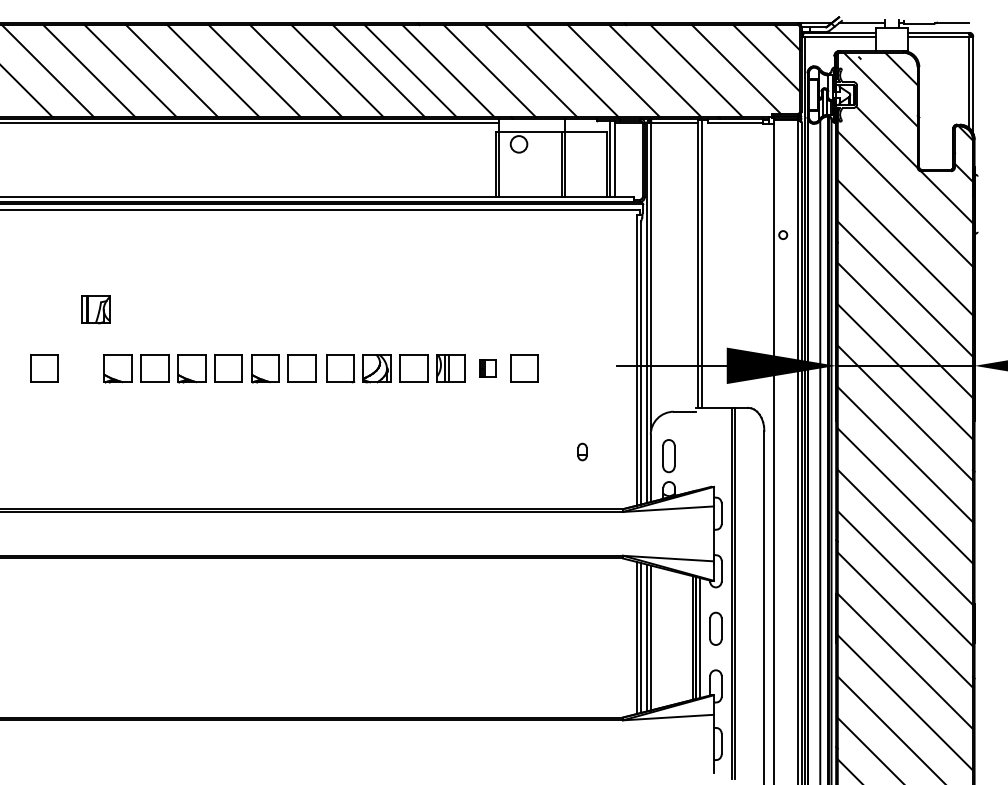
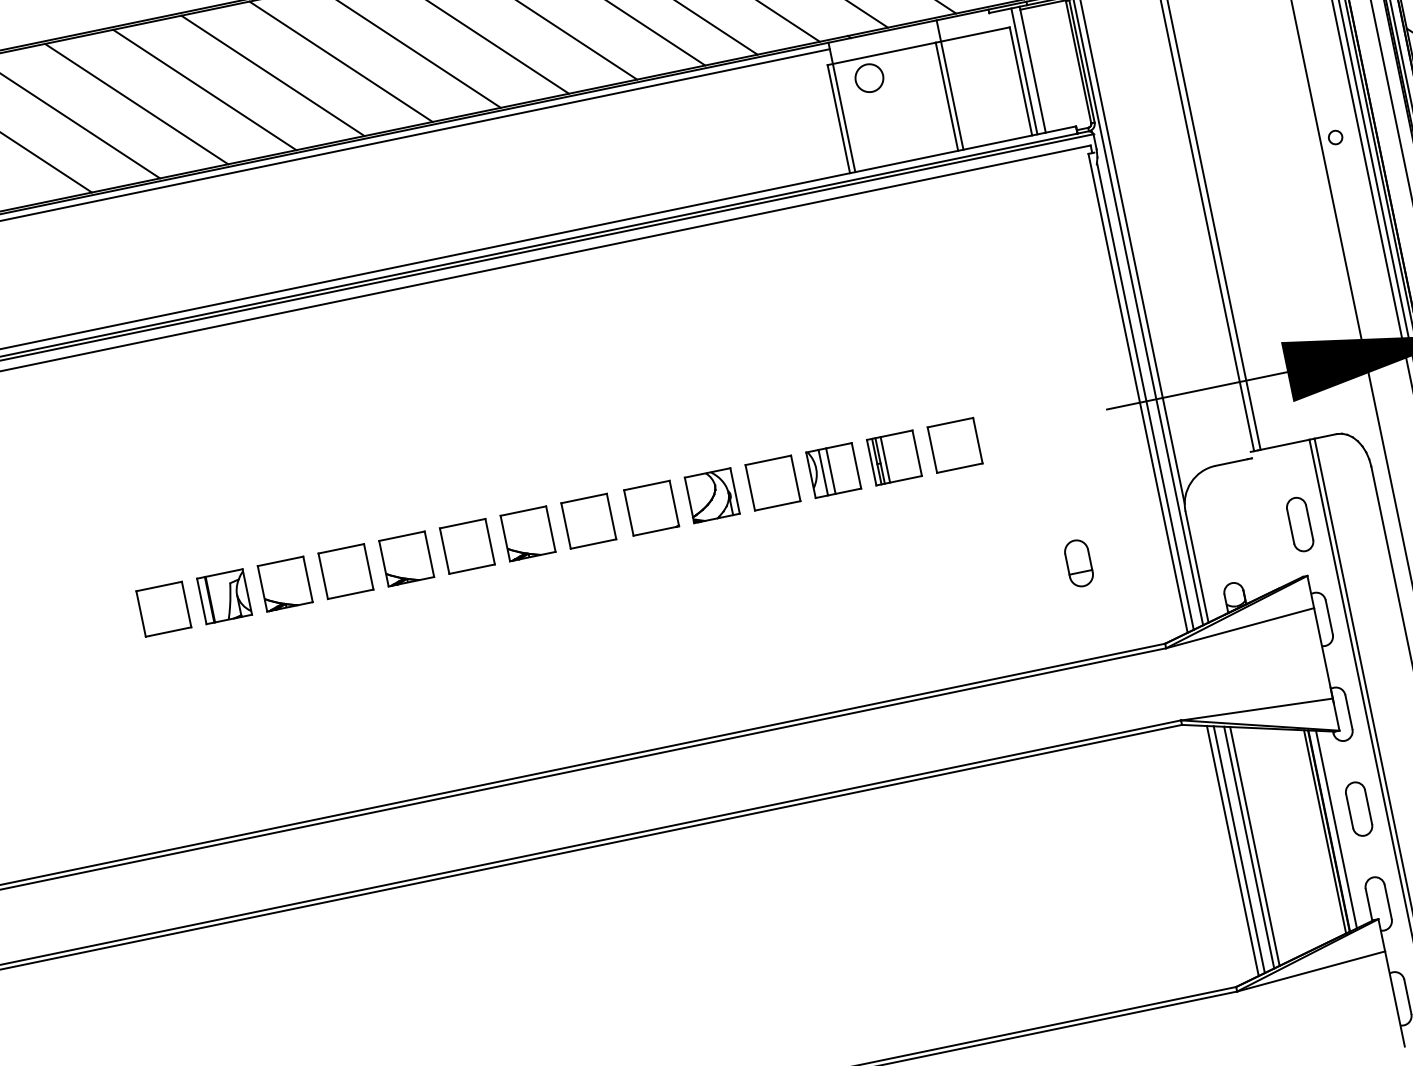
part: (95, 309) -> (223, 597), moved
part: (487, 368) -> (893, 458), size x1.67
part: (582, 451) -> (1078, 562), size x1.67
part: (668, 456) -> (1299, 525), moved

